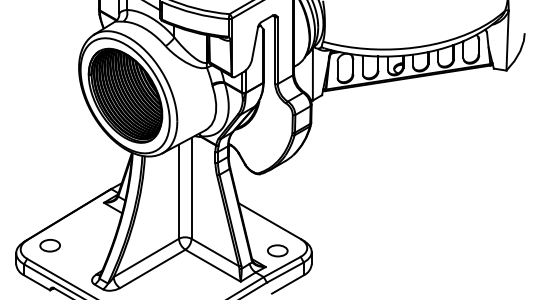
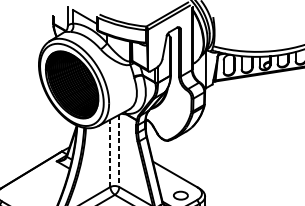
line: (191, 188) -> (119, 151), solid -> dashed
line: (178, 191) -> (109, 153), solid -> dashed
part: (49, 245) -> (17, 191), removed

